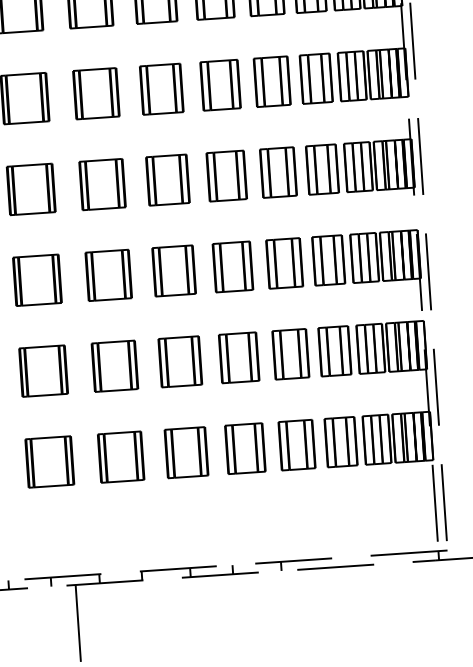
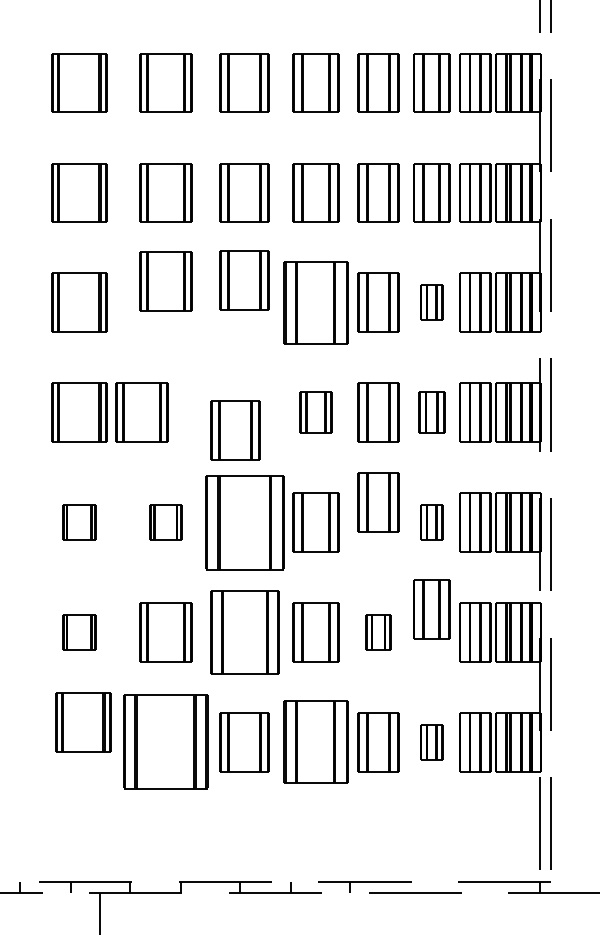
part: (316, 78) -> (431, 302), size x0.6
part: (220, 85) -> (315, 302), size x1.4
part: (161, 89) -> (244, 280), moved
part: (96, 93) -> (165, 281), moved
part: (322, 169) -> (431, 412), size x0.7
part: (226, 175) -> (315, 412), size x0.7
part: (167, 179) -> (235, 430), moved
part: (102, 184) -> (141, 412), moved
part: (328, 260) -> (431, 522), size x0.6
part: (284, 263) -> (378, 502), moved
part: (173, 270) -> (244, 522), size x1.6
part: (108, 275) -> (165, 522), size x0.6
part: (37, 280) -> (79, 522), size x0.6
part: (334, 351) -> (431, 609), moved
part: (290, 354) -> (378, 632), size x0.6
part: (180, 361) -> (244, 632), size x1.4
part: (43, 371) -> (79, 632), size x0.6
part: (340, 442) -> (431, 742), size x0.6
part: (244, 448) -> (315, 742), size x1.4
part: (120, 457) -> (165, 742), size x1.6
part: (49, 462) -> (83, 722), moved

